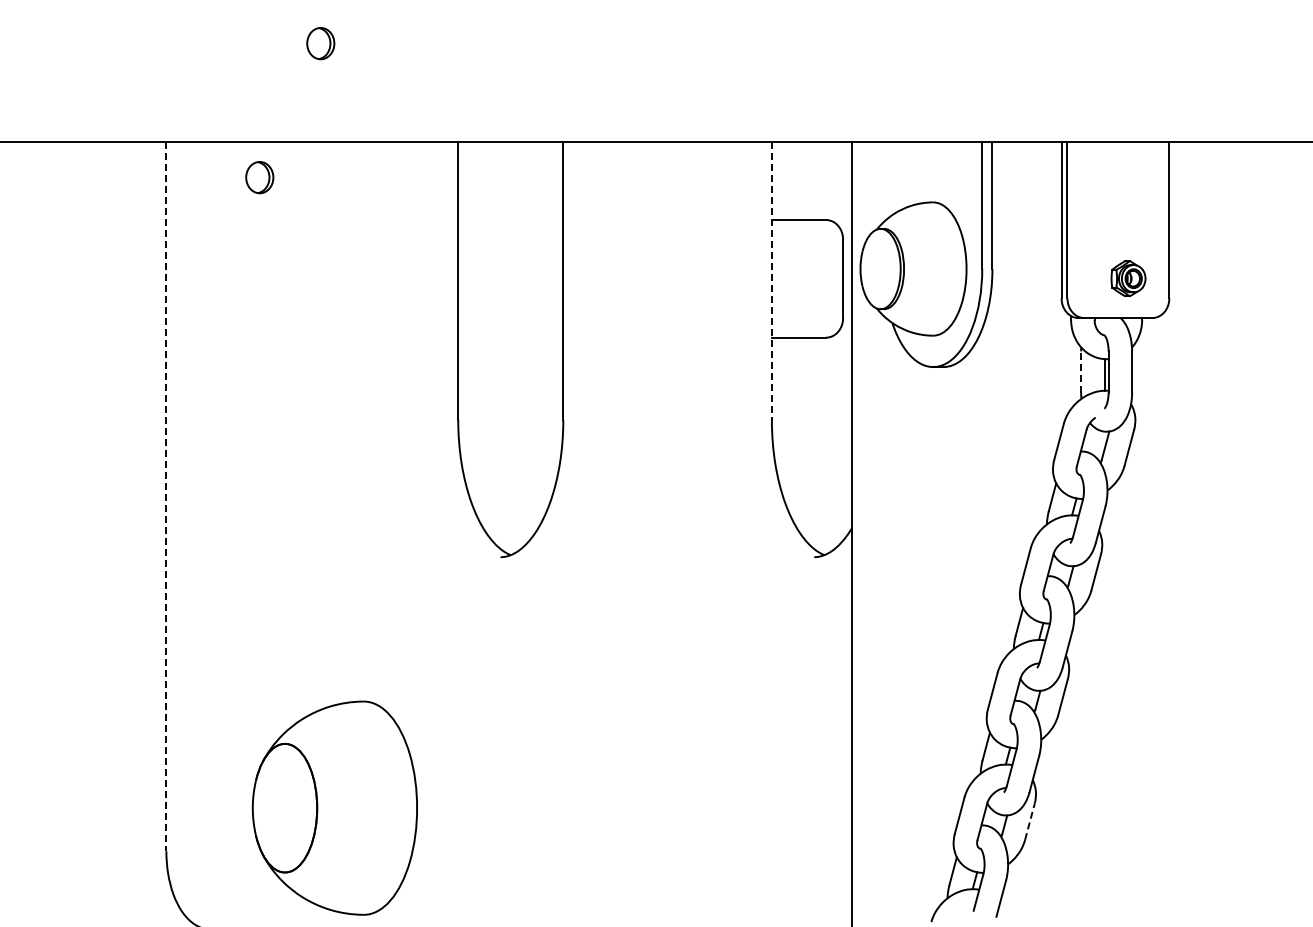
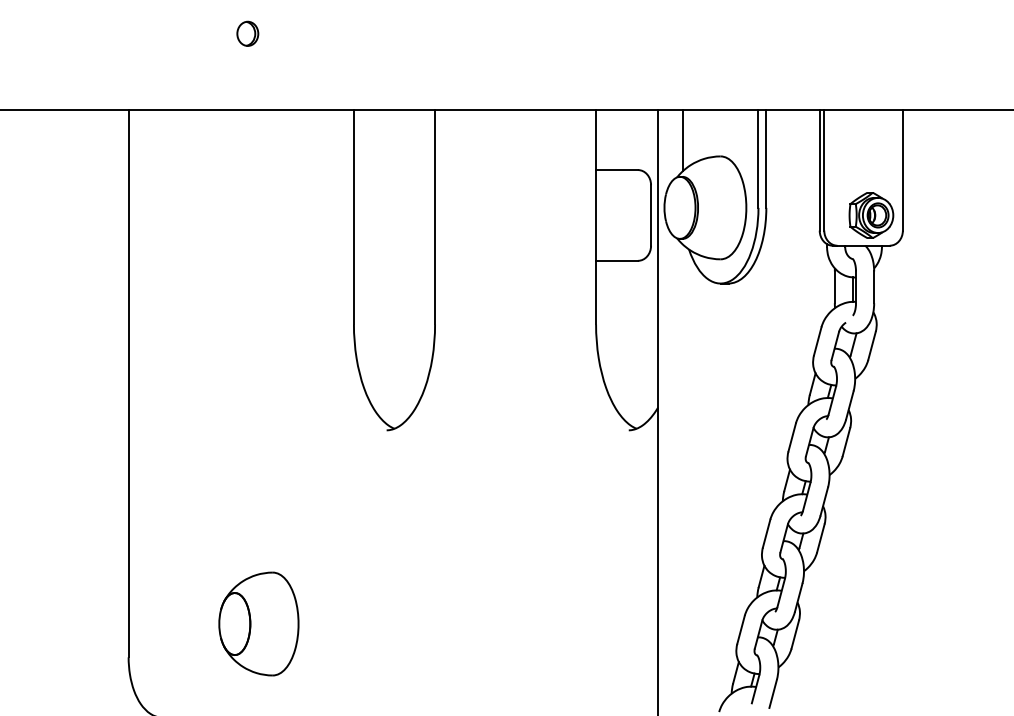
part: (259, 177) -> (200, 137), removed
line: (884, 181) -> (683, 140), added
part: (1128, 278) -> (871, 215), size x1.67
line: (771, 281) -> (595, 217), dashed -> solid
line: (1081, 371) -> (835, 286), dashed -> solid
line: (166, 496) -> (128, 383), dashed -> solid
part: (335, 807) -> (259, 623), size x0.62
line: (1029, 821) -> (794, 634), dashed -> solid

